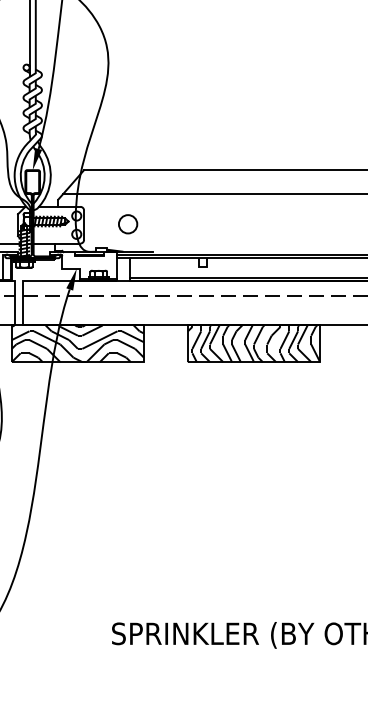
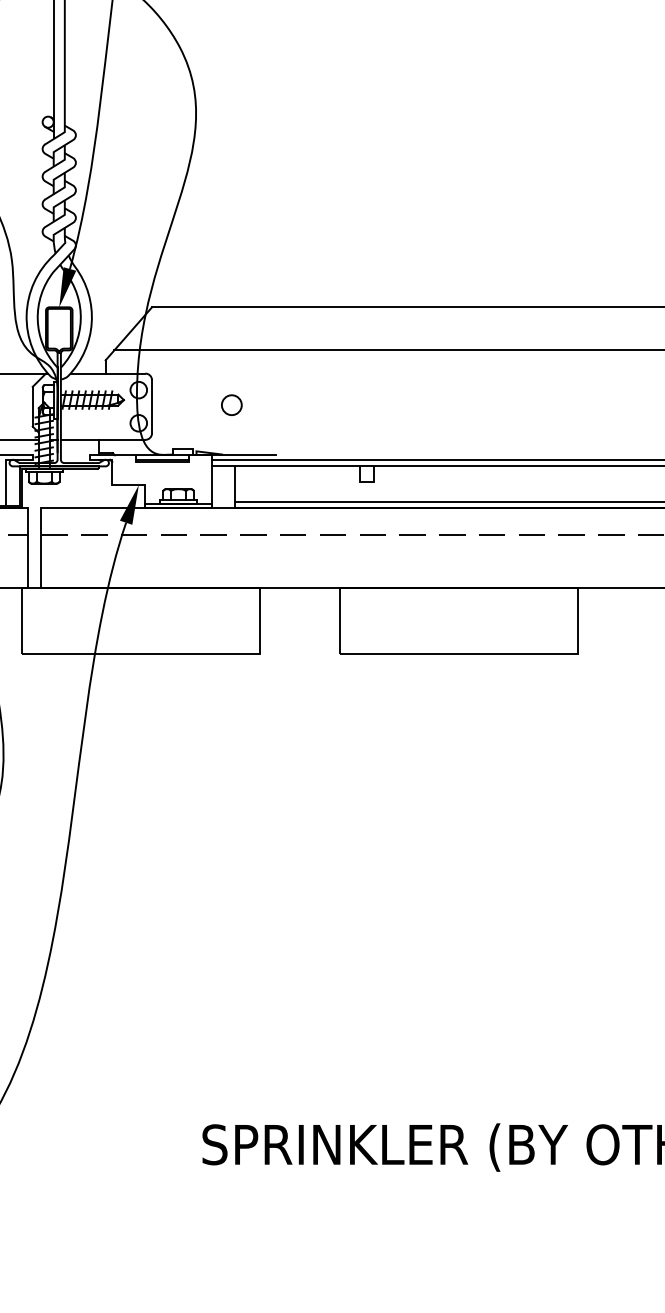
circle: (128, 224) -> (232, 405), size x0.6
hatch: (77, 343) -> (140, 620), removed
hatch: (253, 343) -> (458, 620), removed

